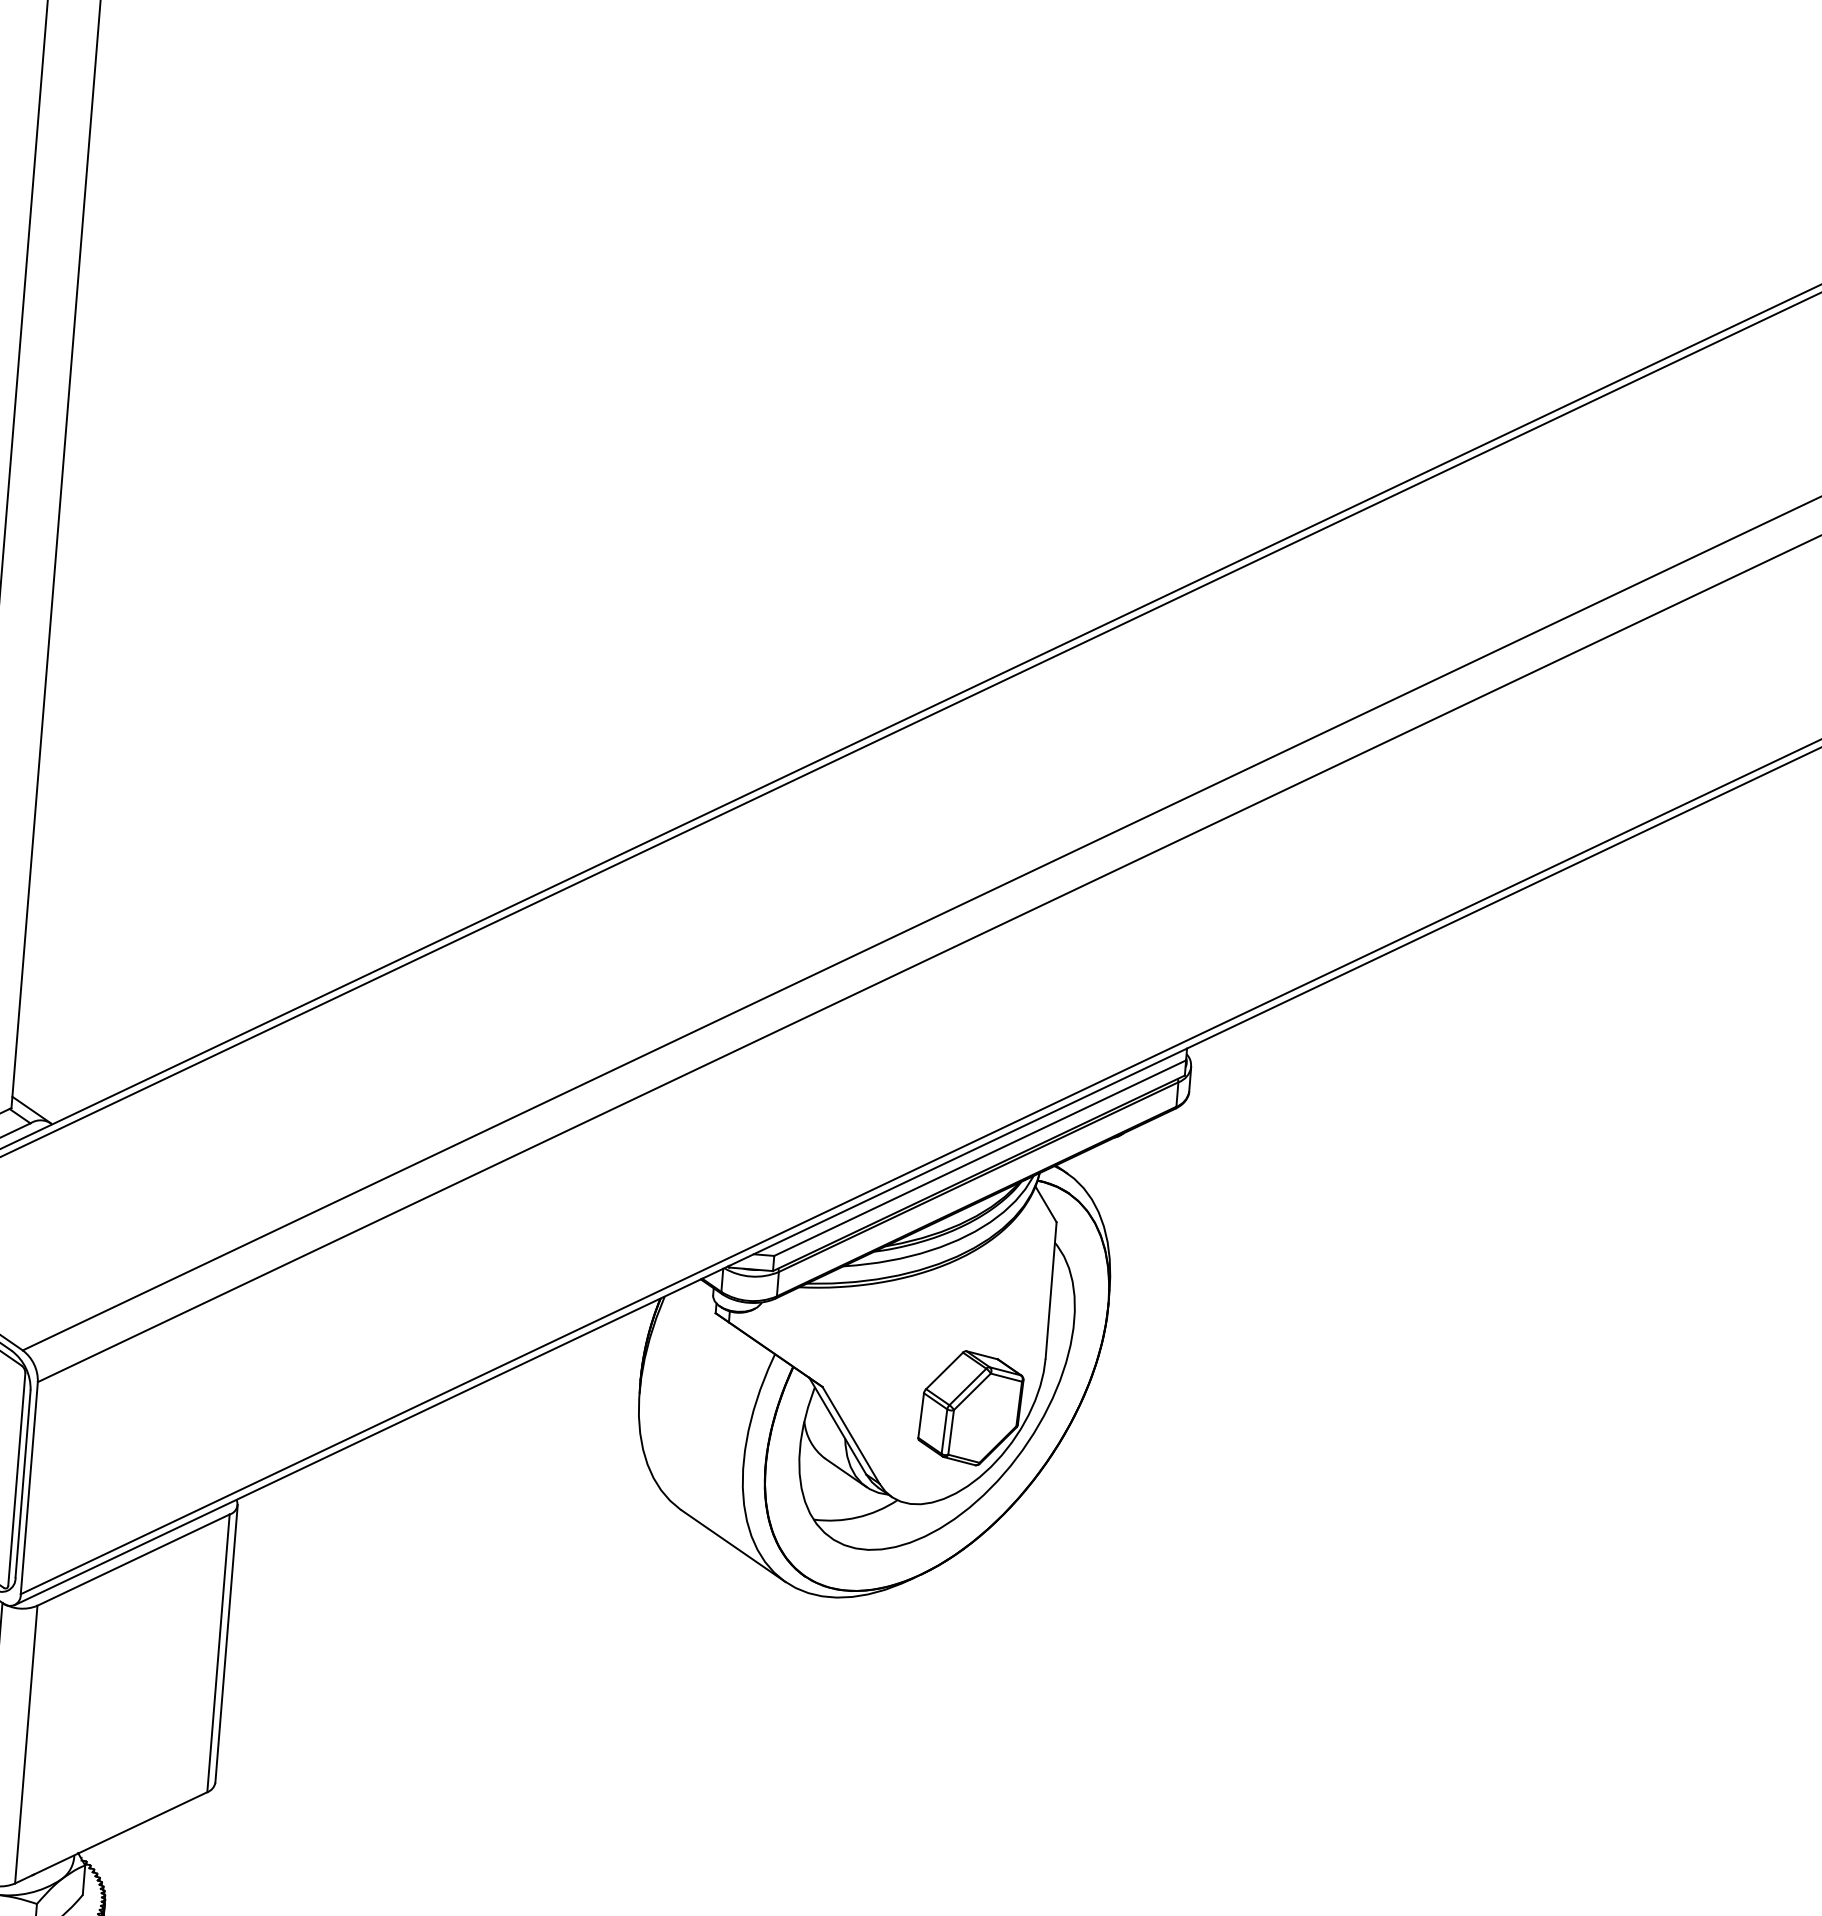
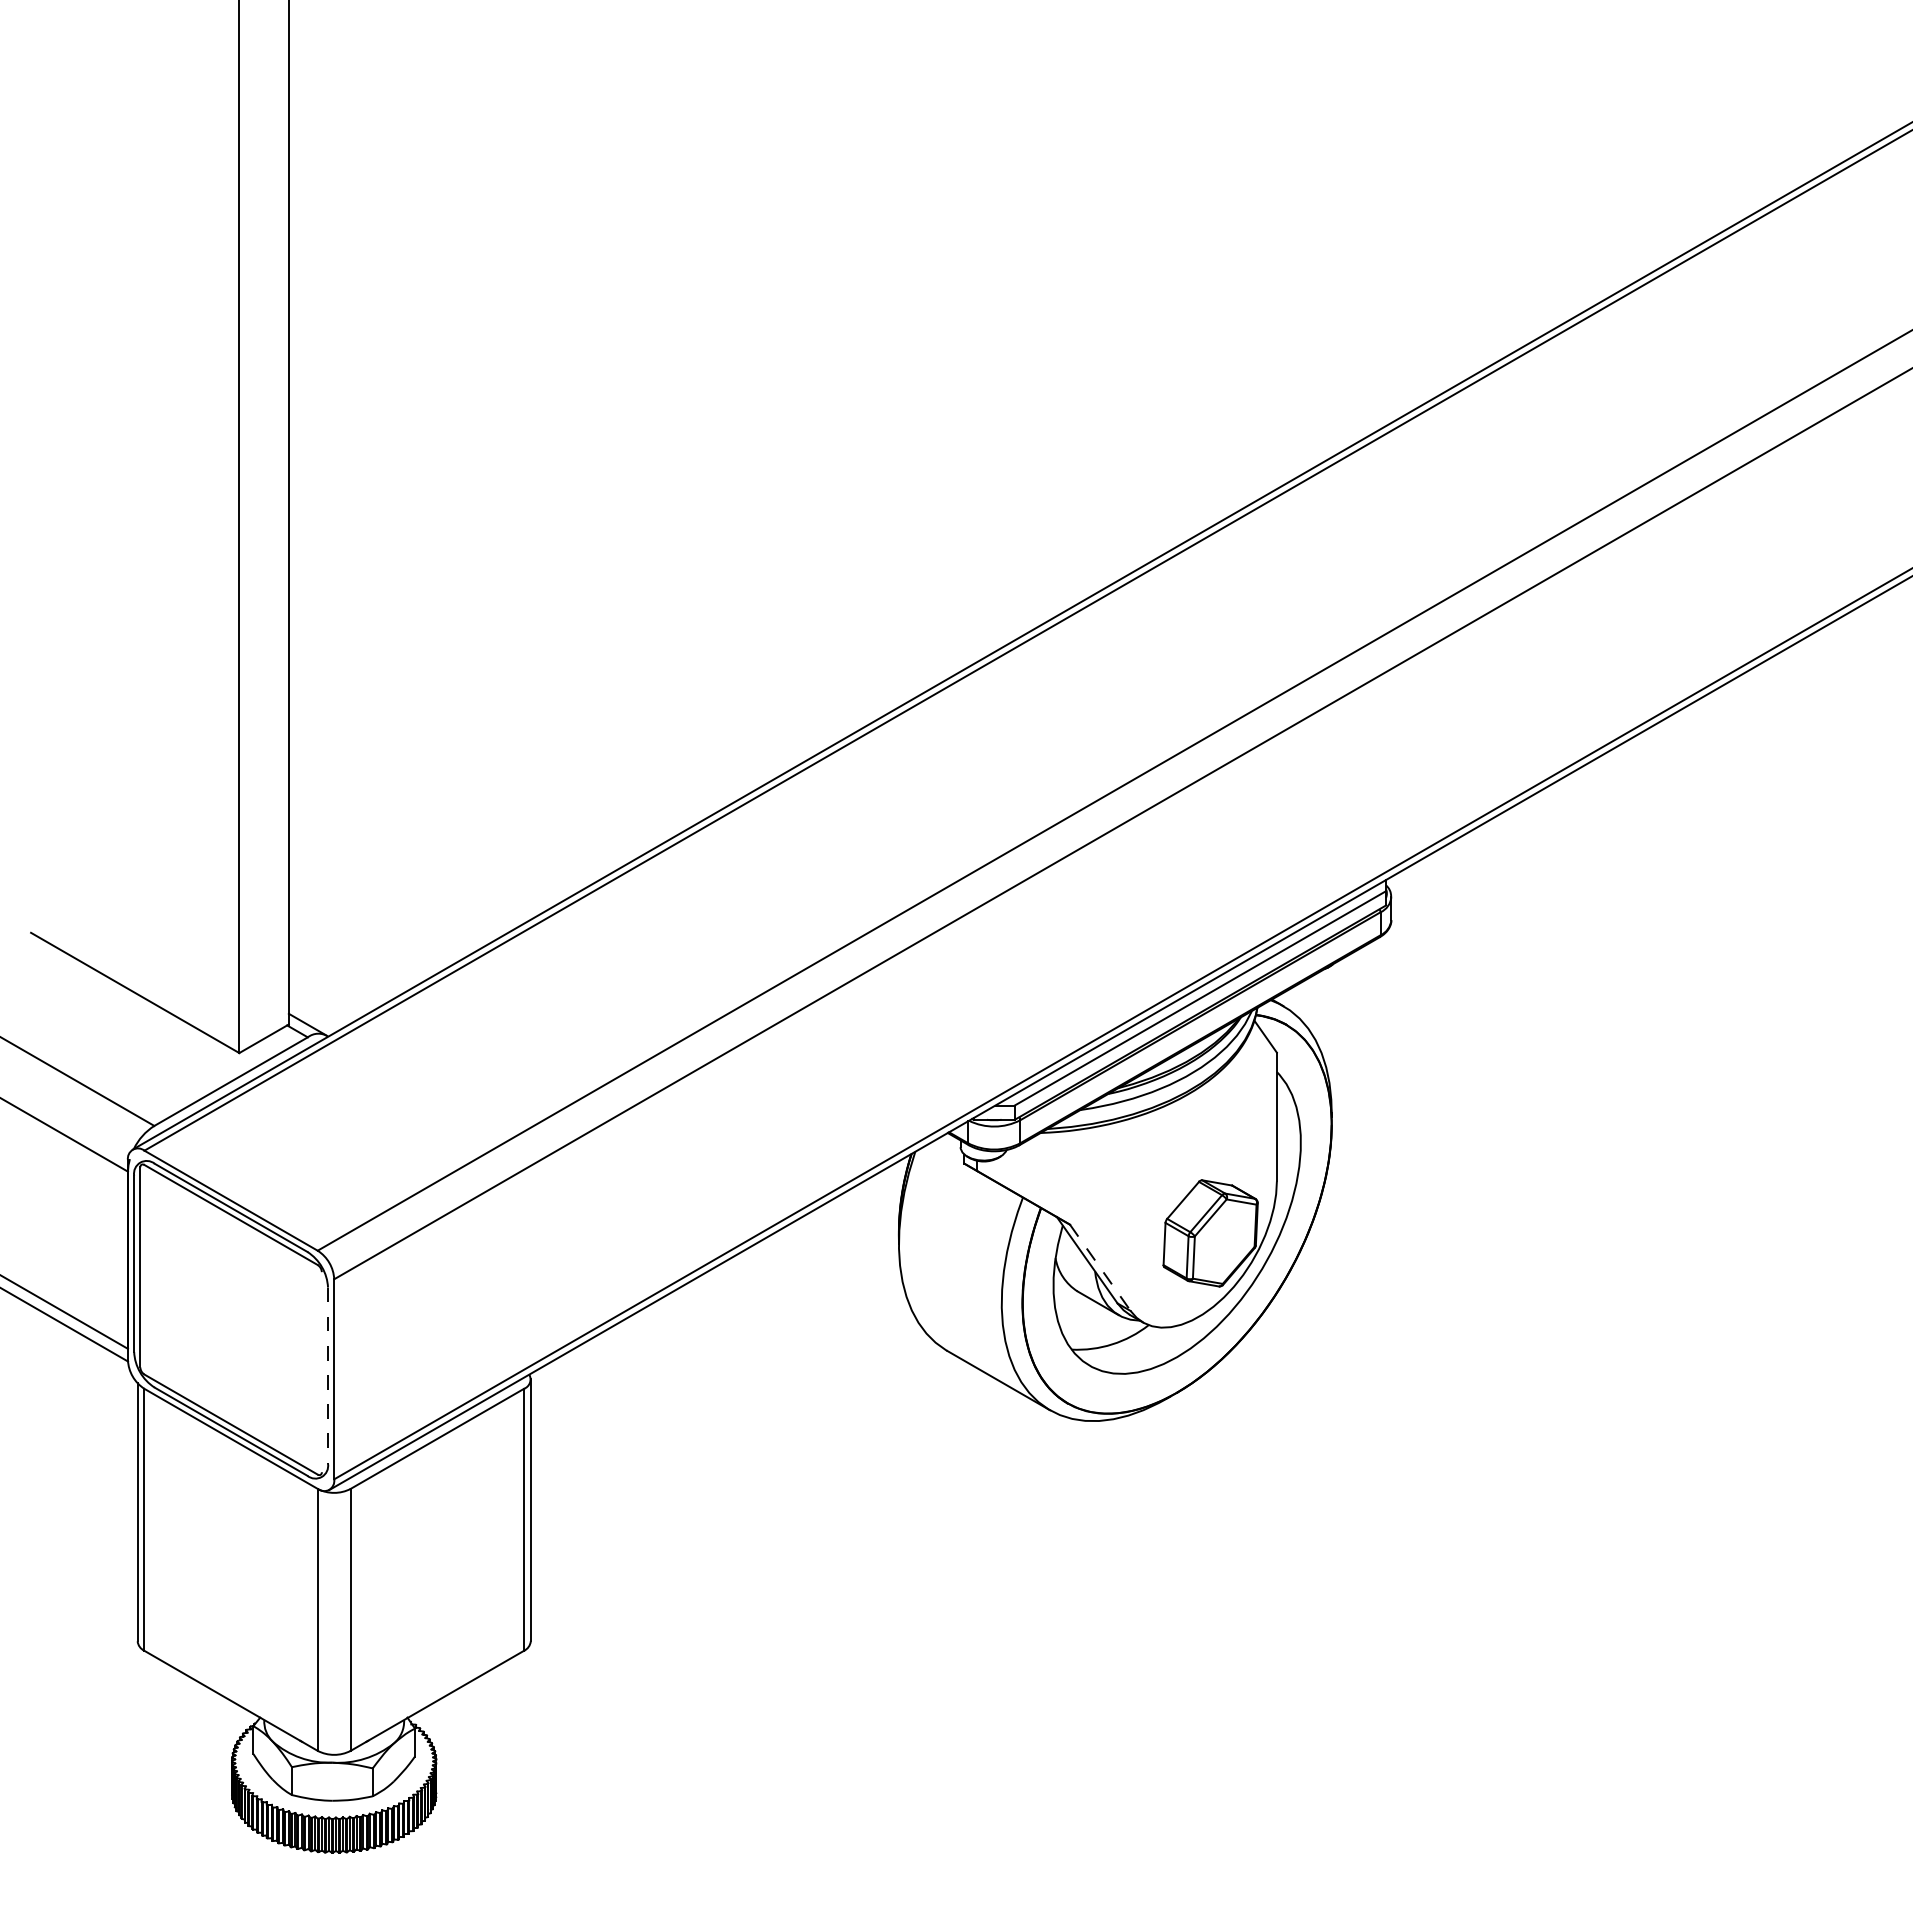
line: (851, 1434) -> (1100, 1267), solid -> dashed
line: (16, 1479) -> (321, 1372), removed
line: (23, 1484) -> (328, 1376), solid -> dashed

